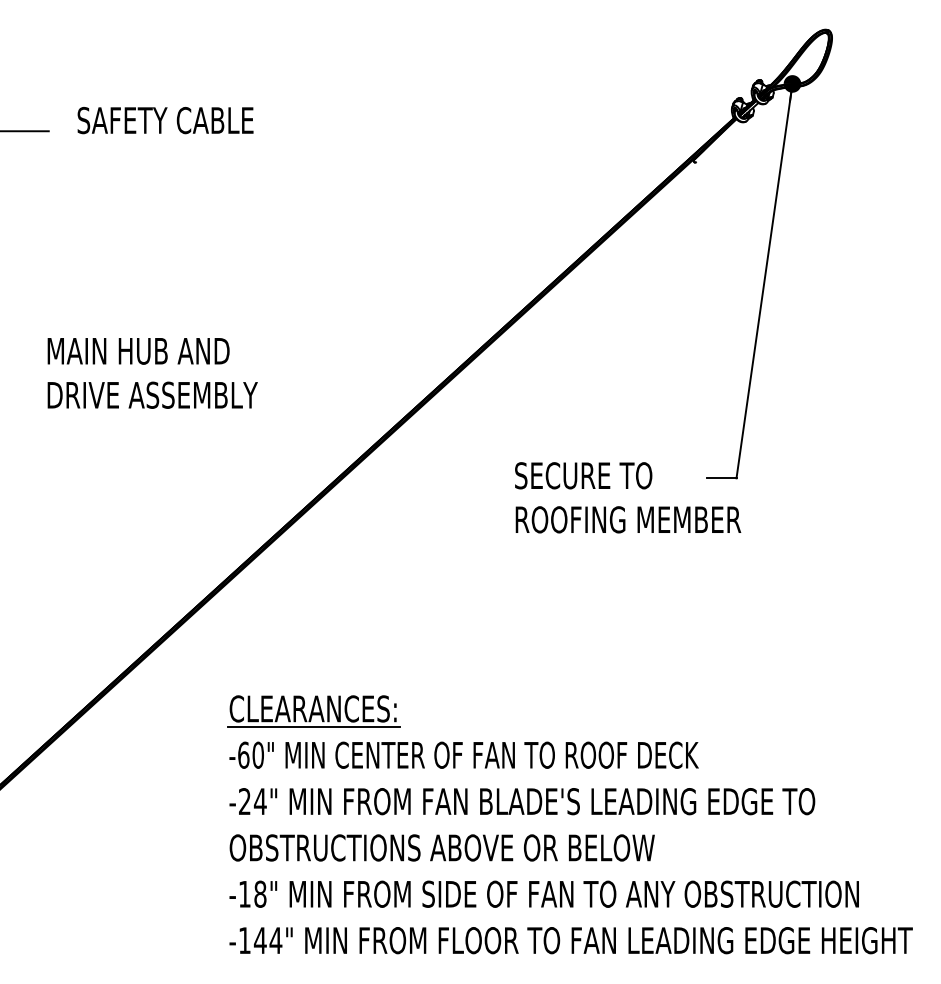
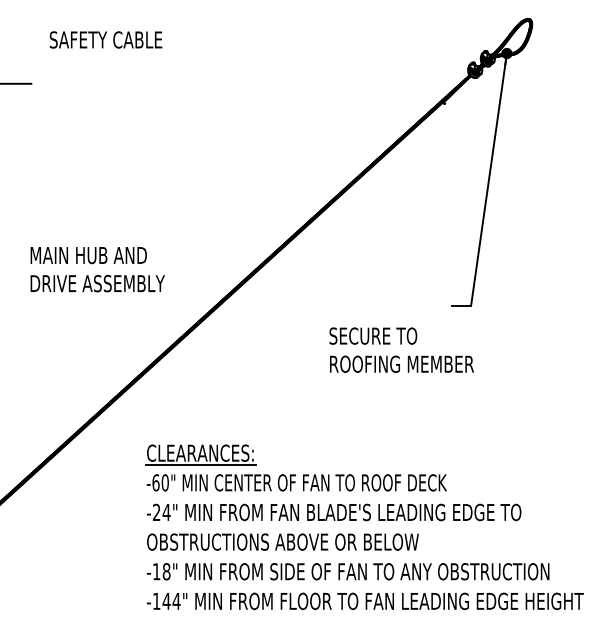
text: (164, 119) -> (105, 39), moved
text: (152, 373) -> (97, 269), moved
text: (627, 496) -> (401, 349), moved

